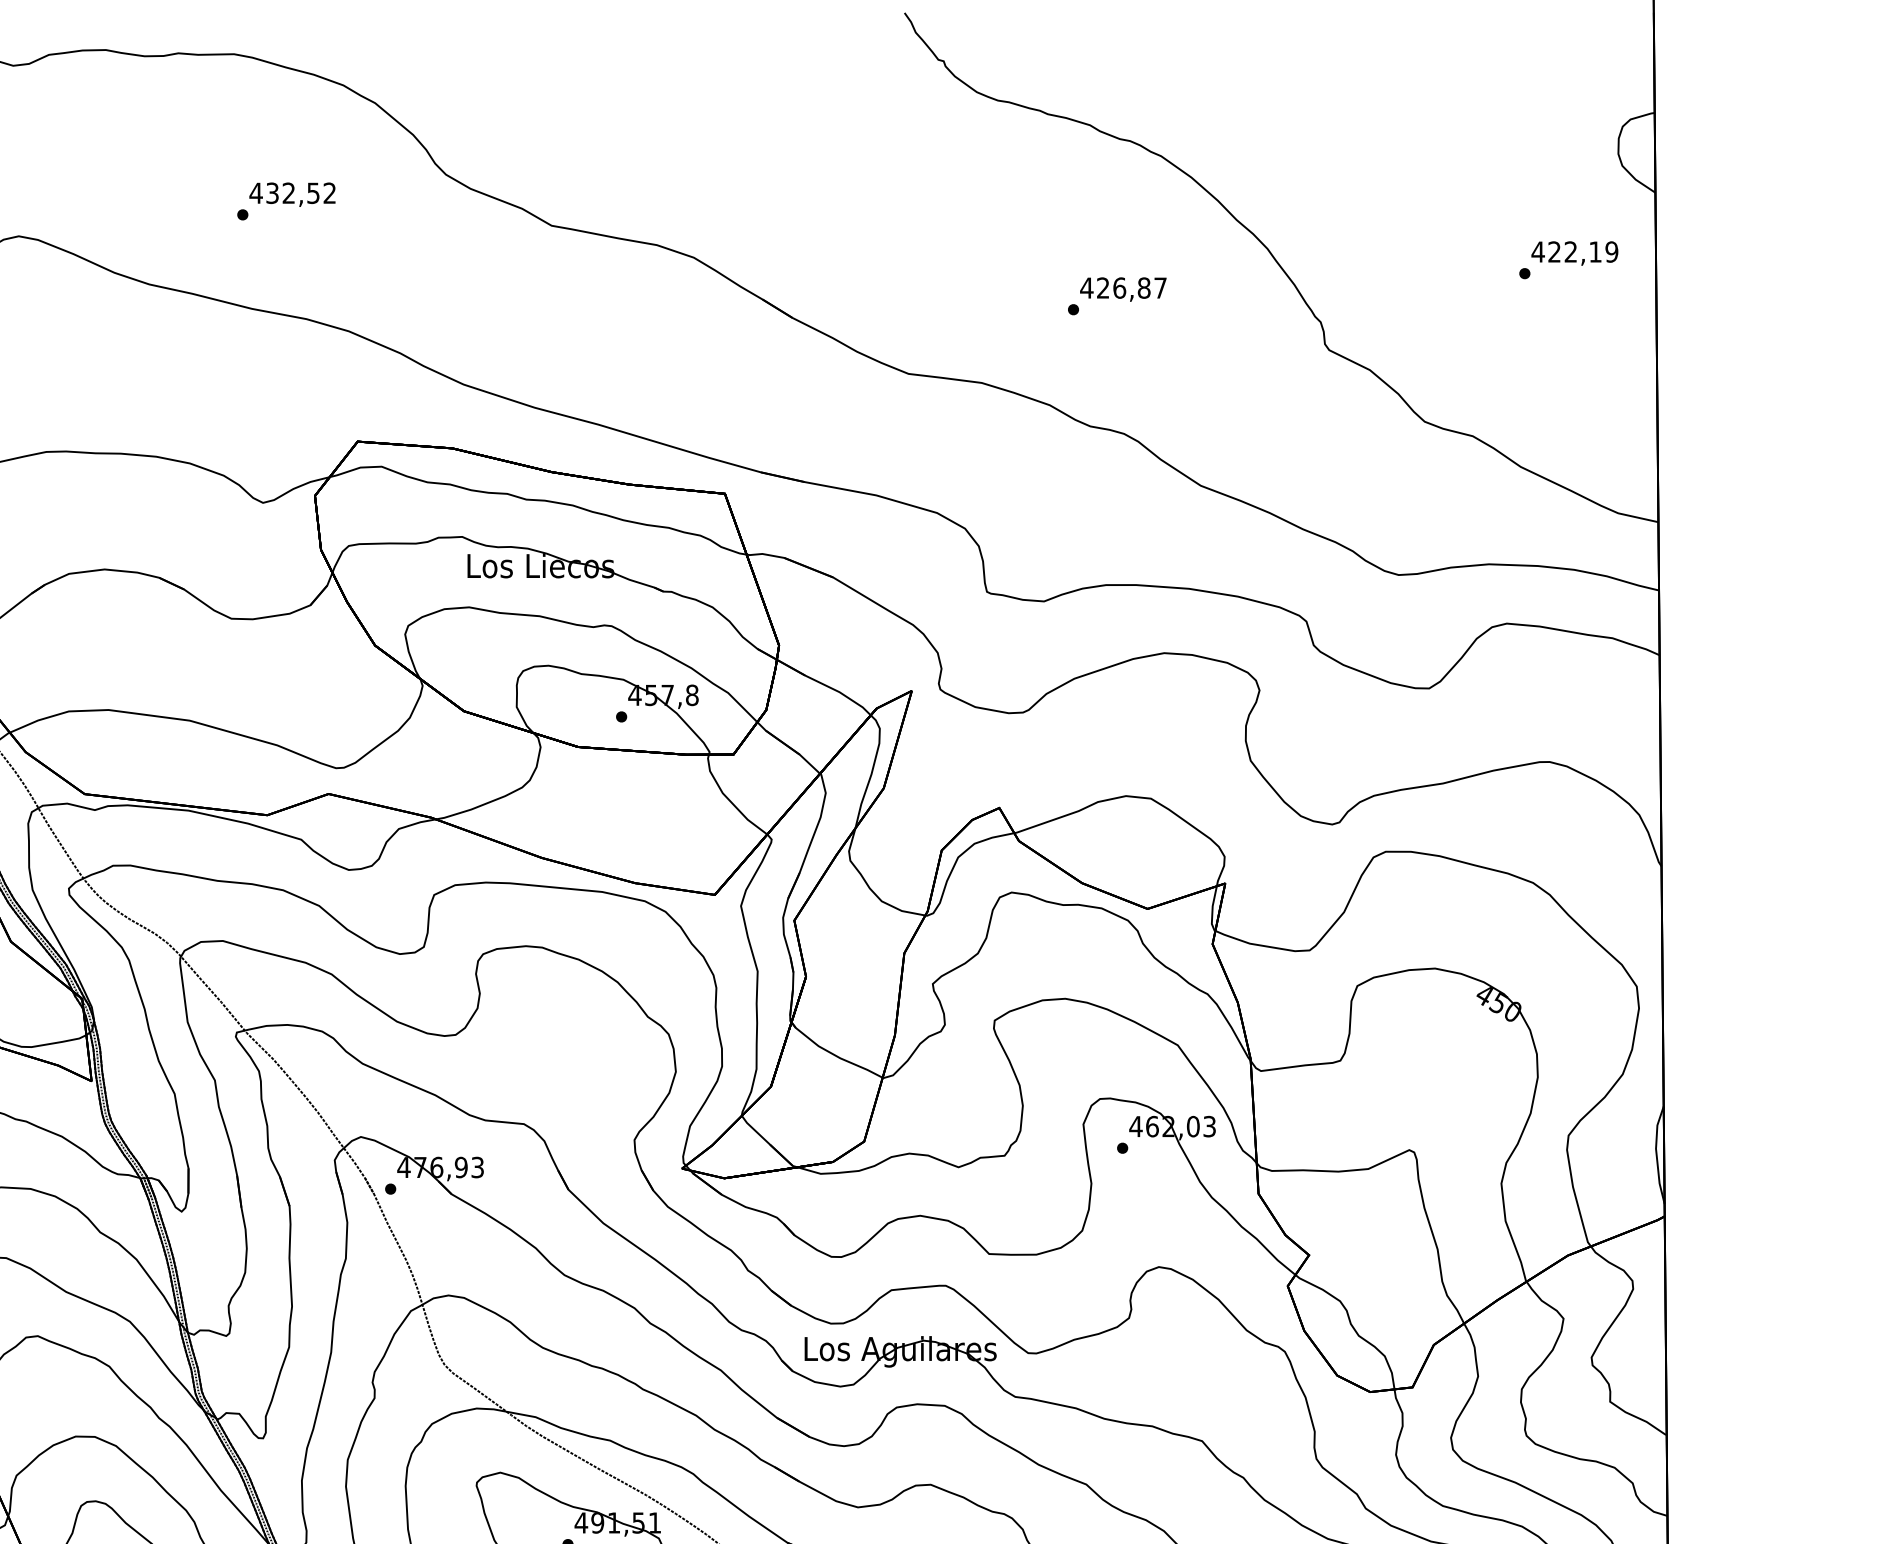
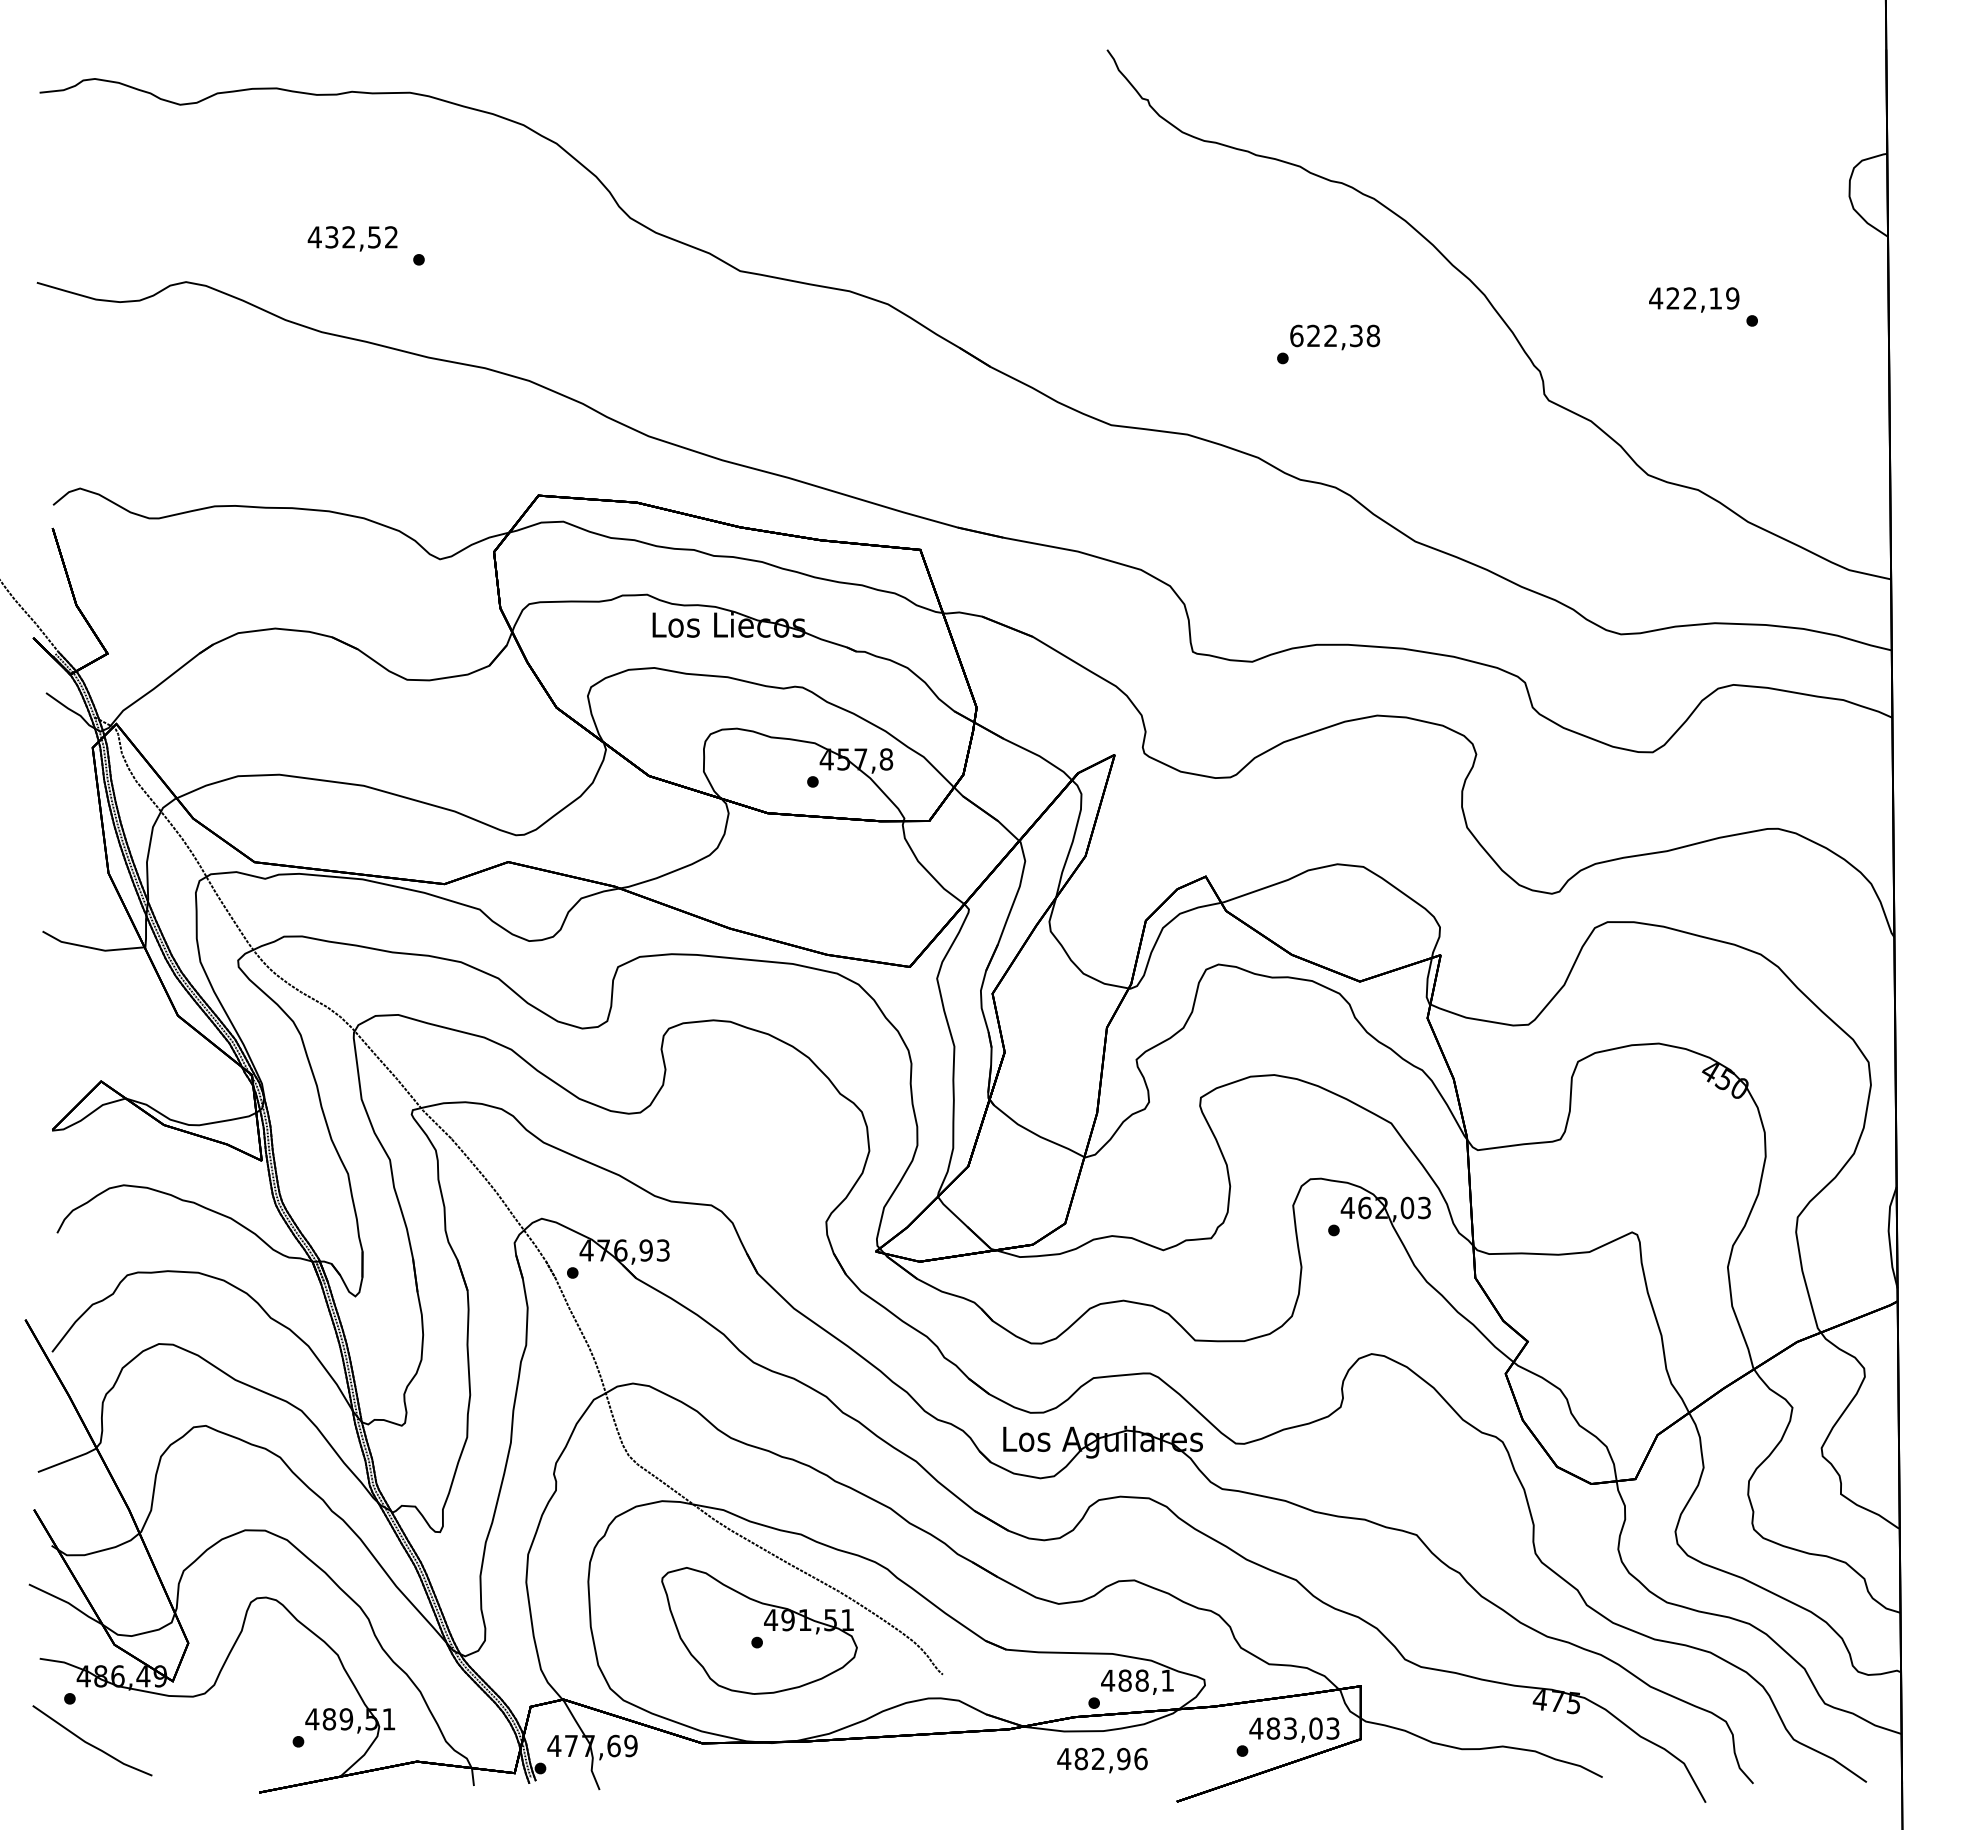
text: (292, 194) -> (352, 238), moved
text: (1575, 253) -> (1694, 299), moved
text: (1123, 287) -> (1334, 335), 426,87 -> 622,38

